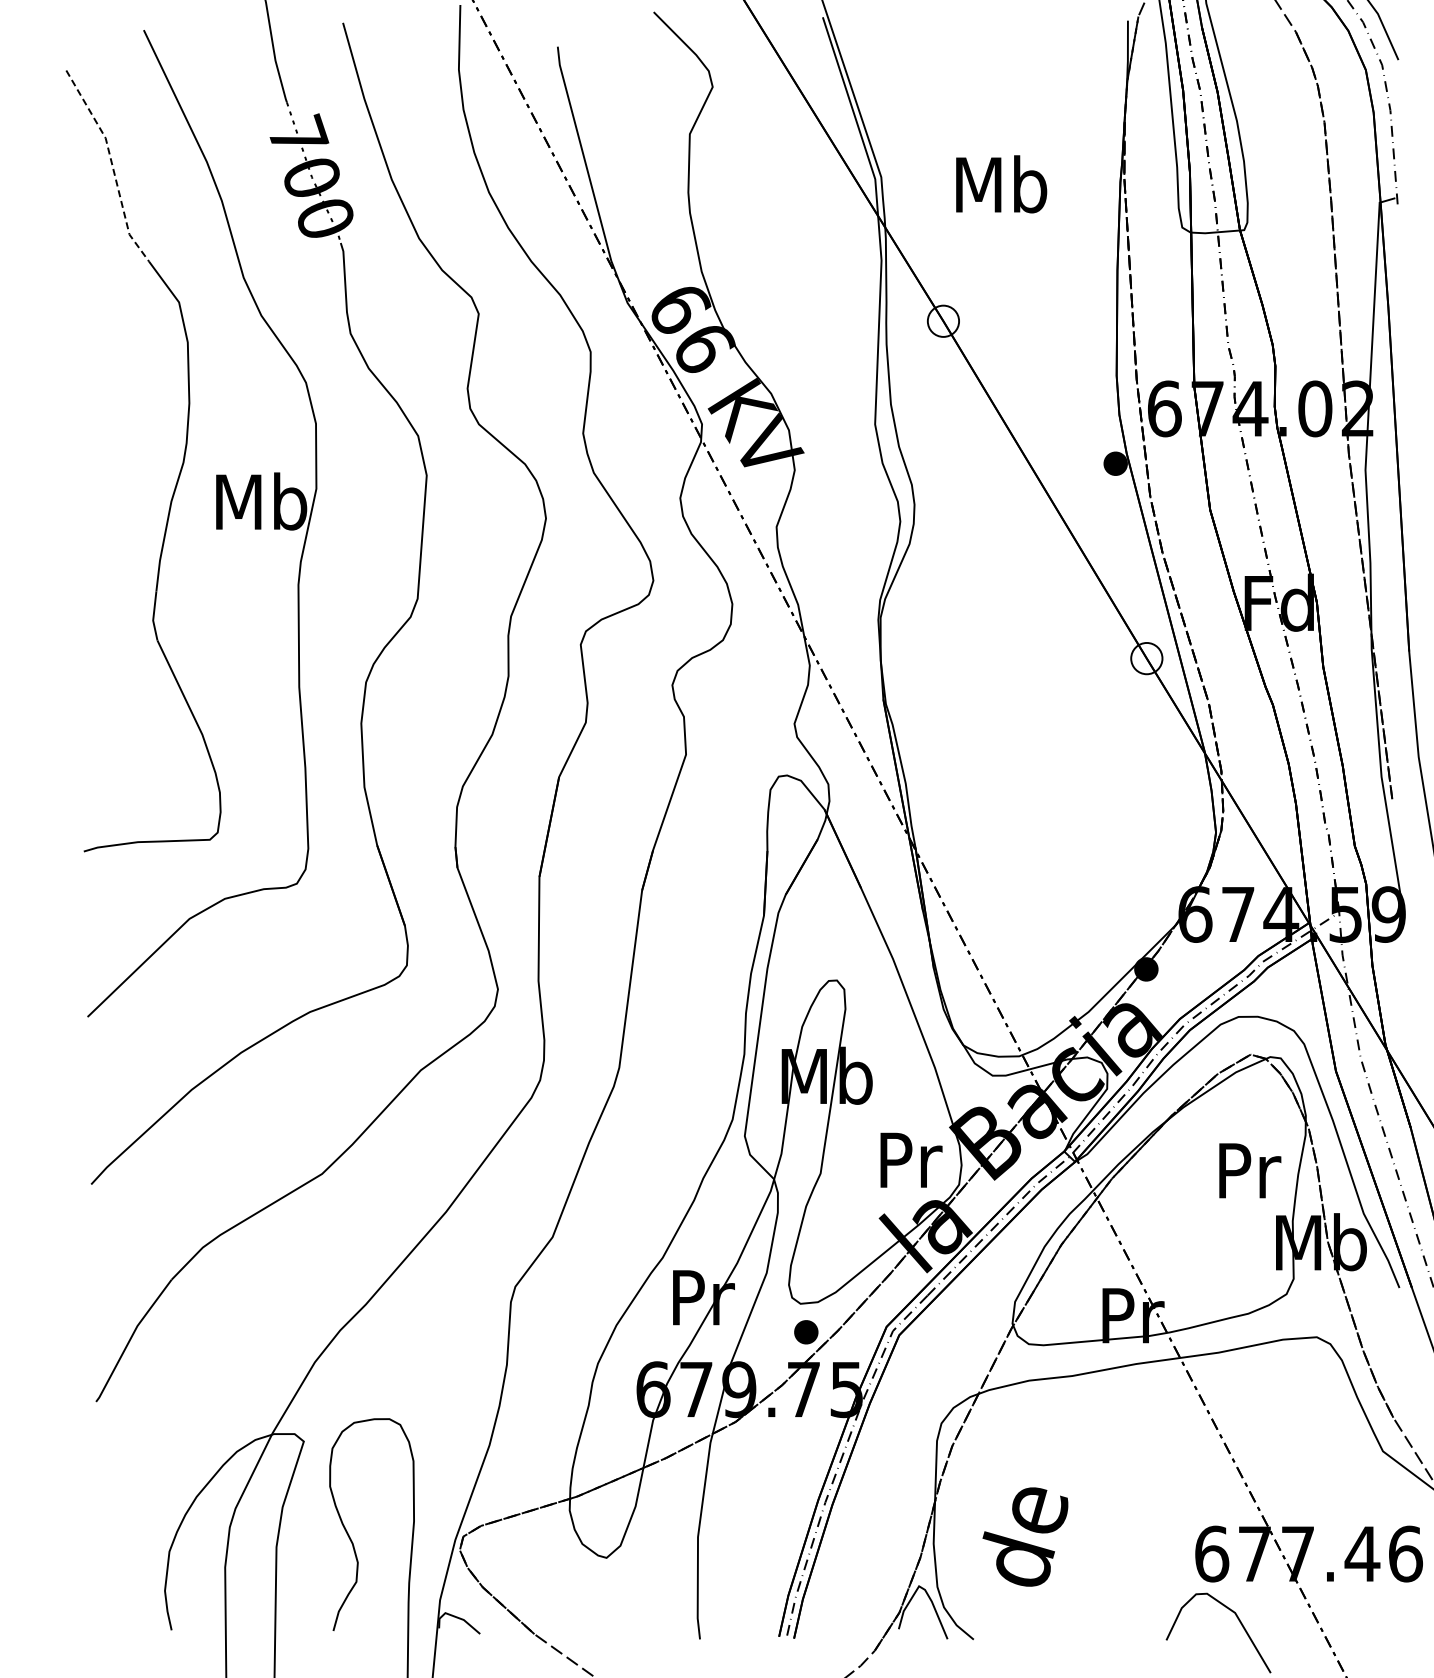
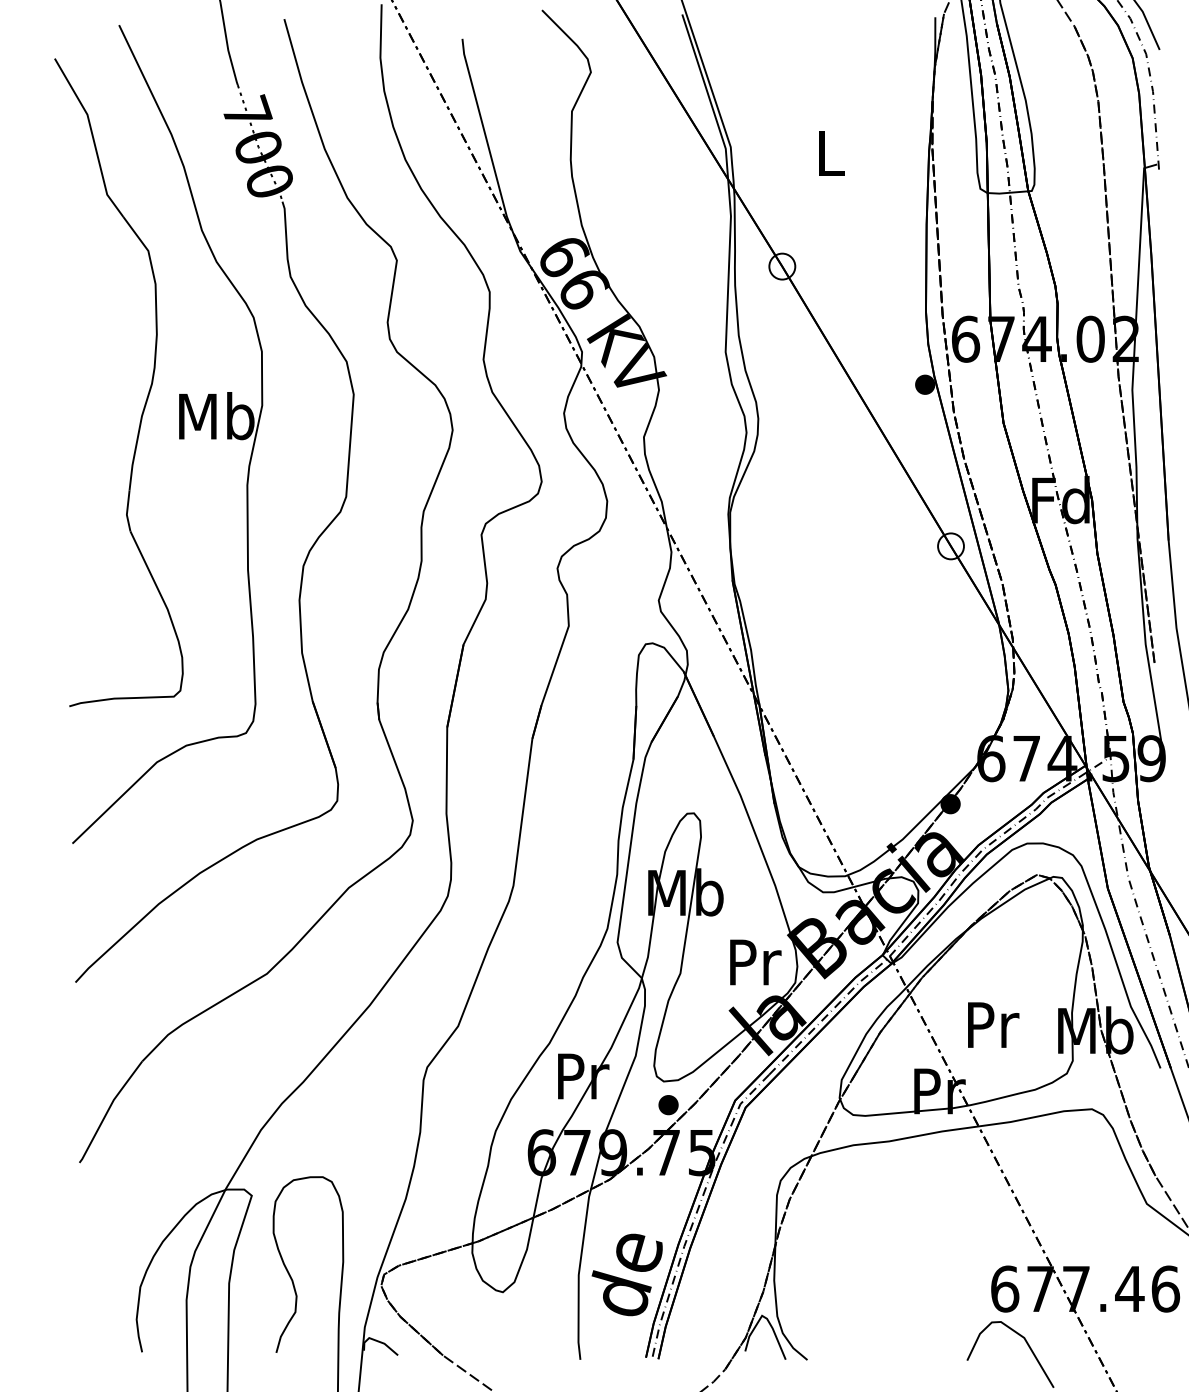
line: (112, 165) -> (93, 137), dashed -> solid
text: (1001, 184) -> (830, 153), Mb -> L
text: (1250, 1170) -> (993, 1024), moved
text: (1025, 1536) -> (627, 1274), moved

